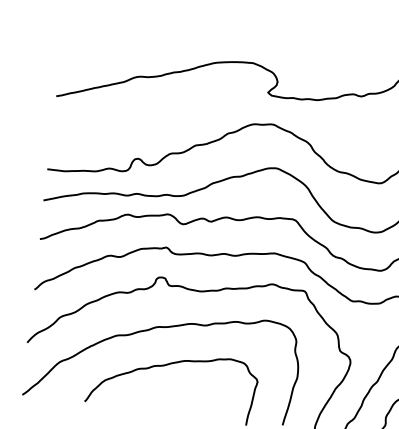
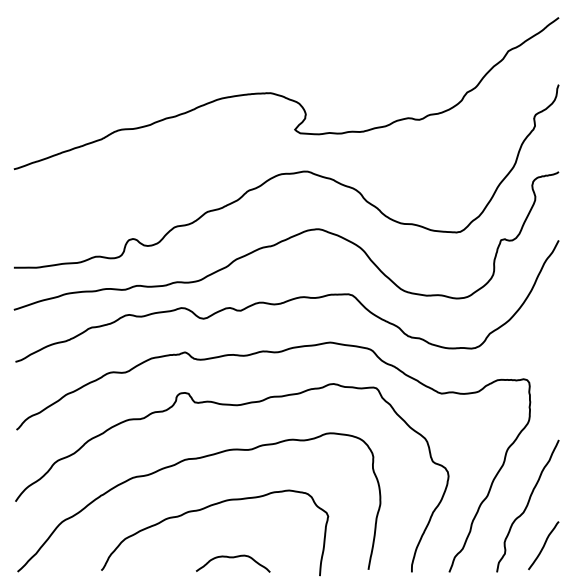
curve: (182, 404) -> (232, 558), added

